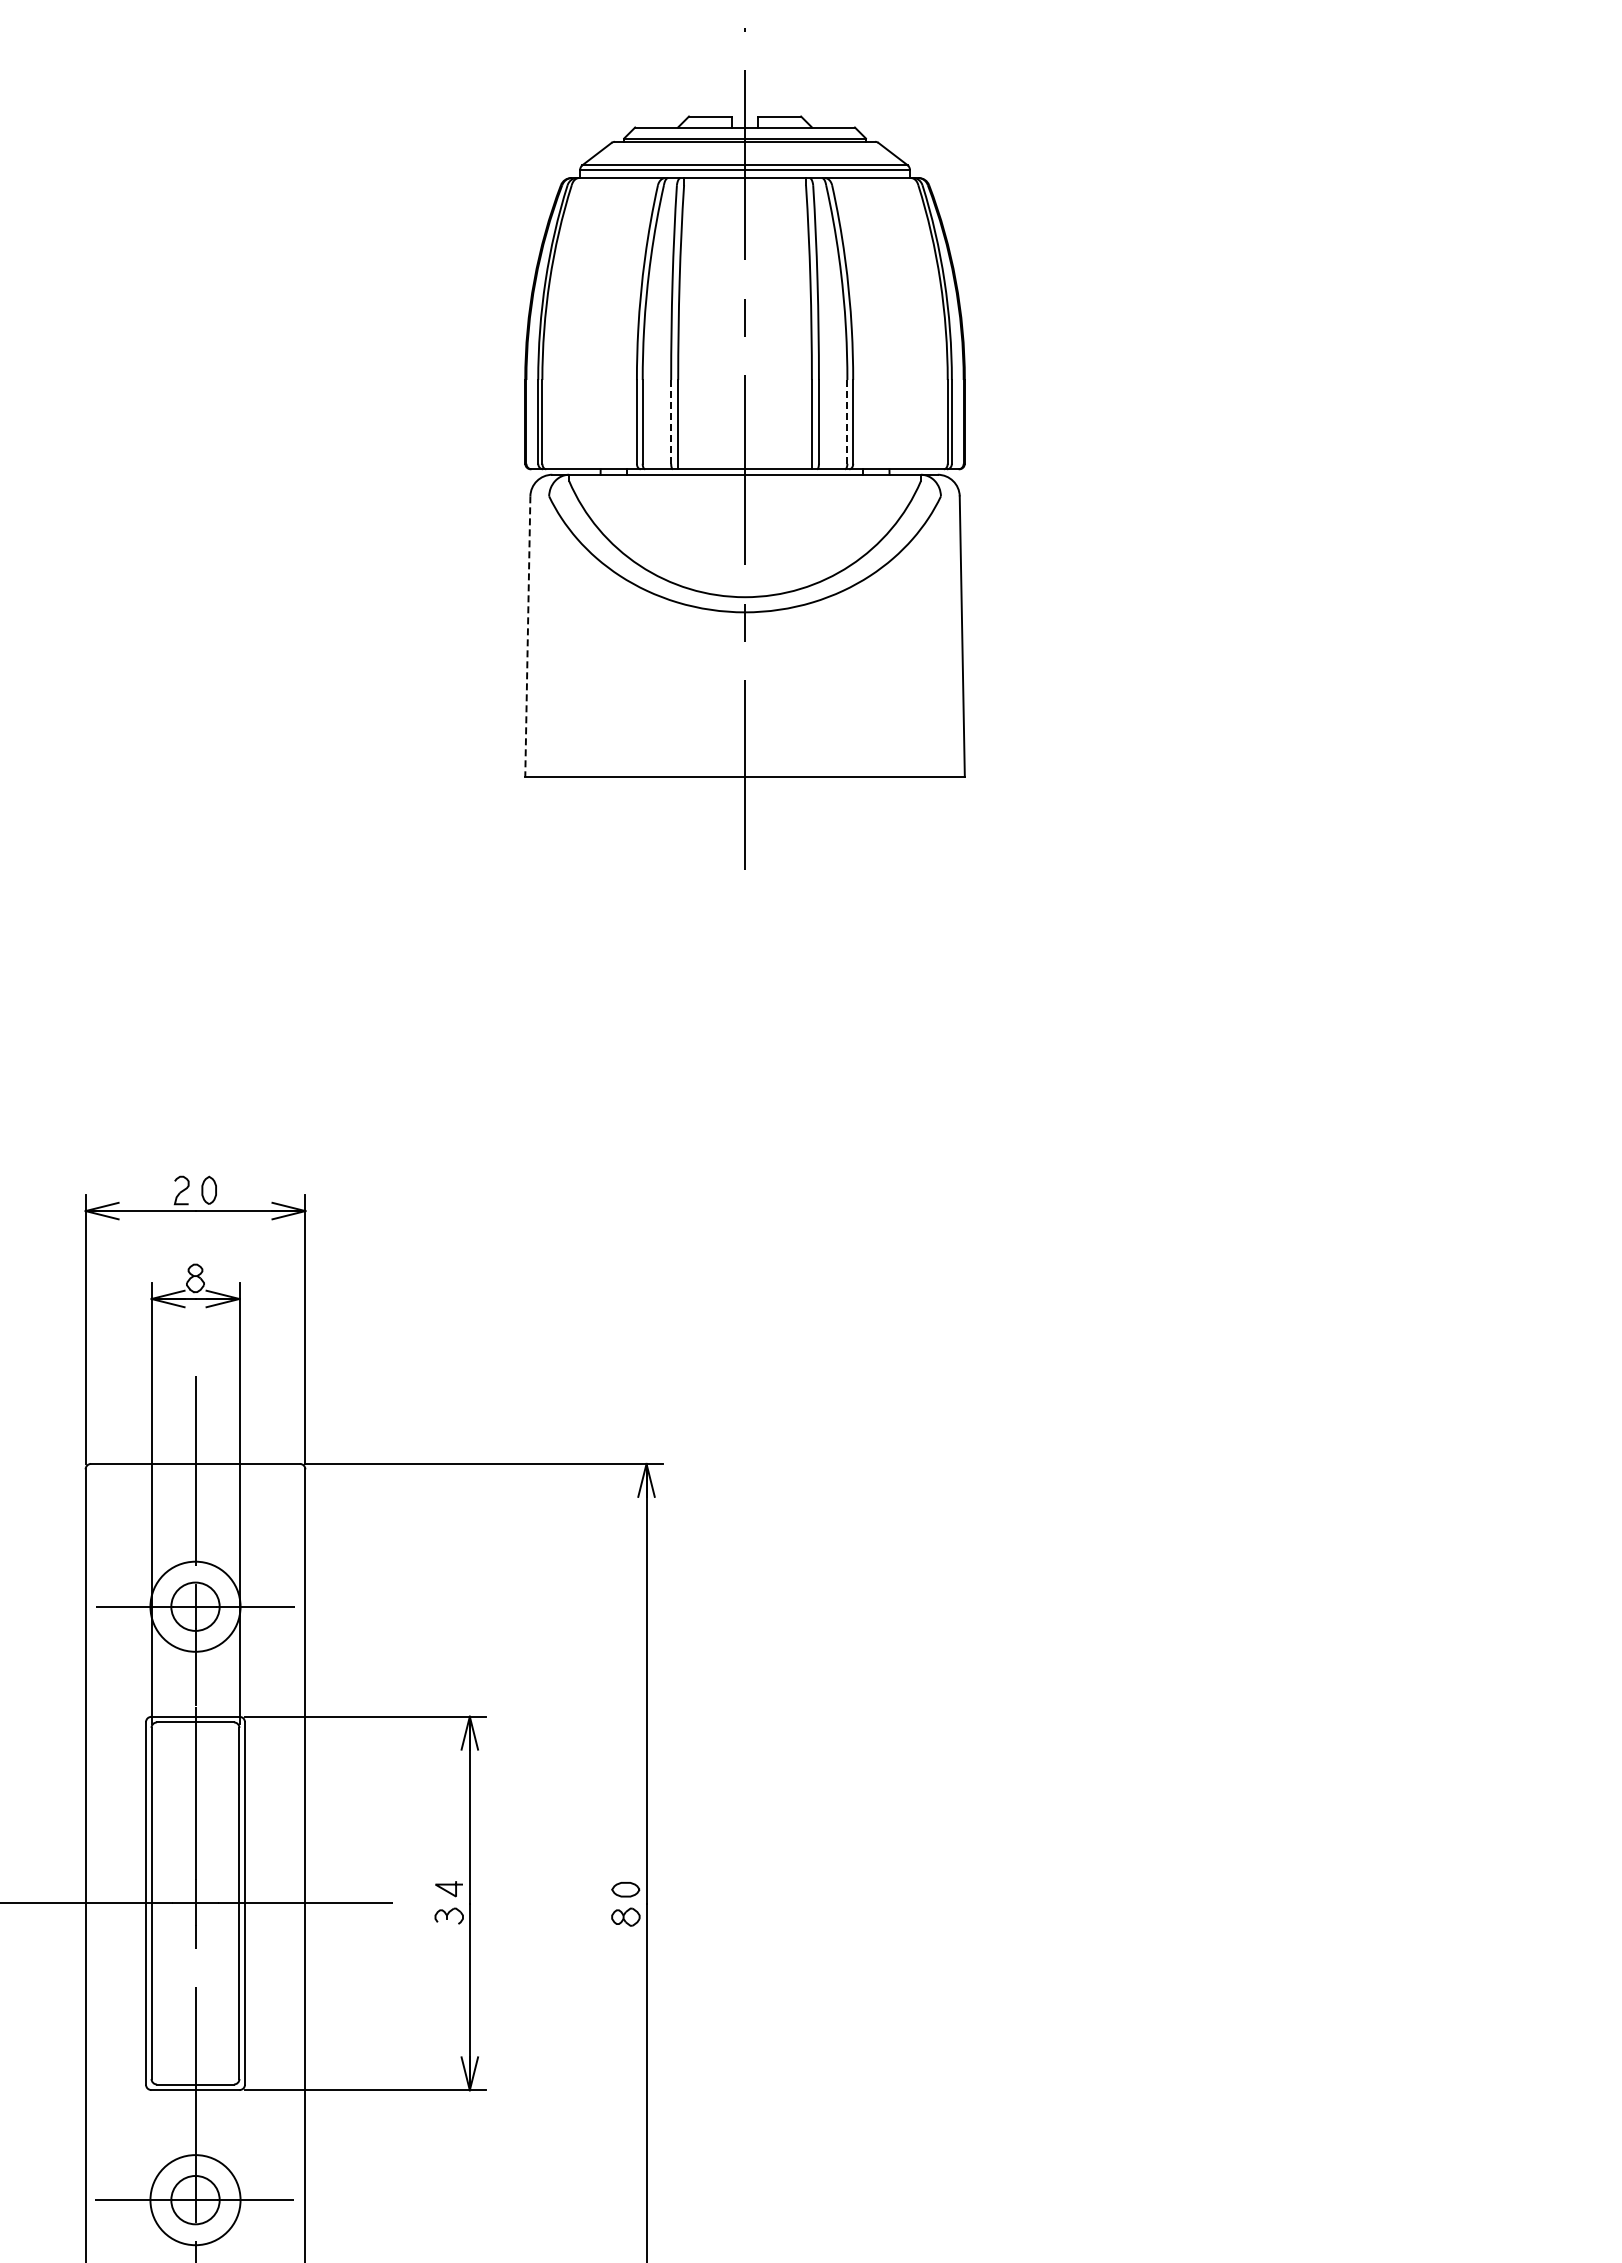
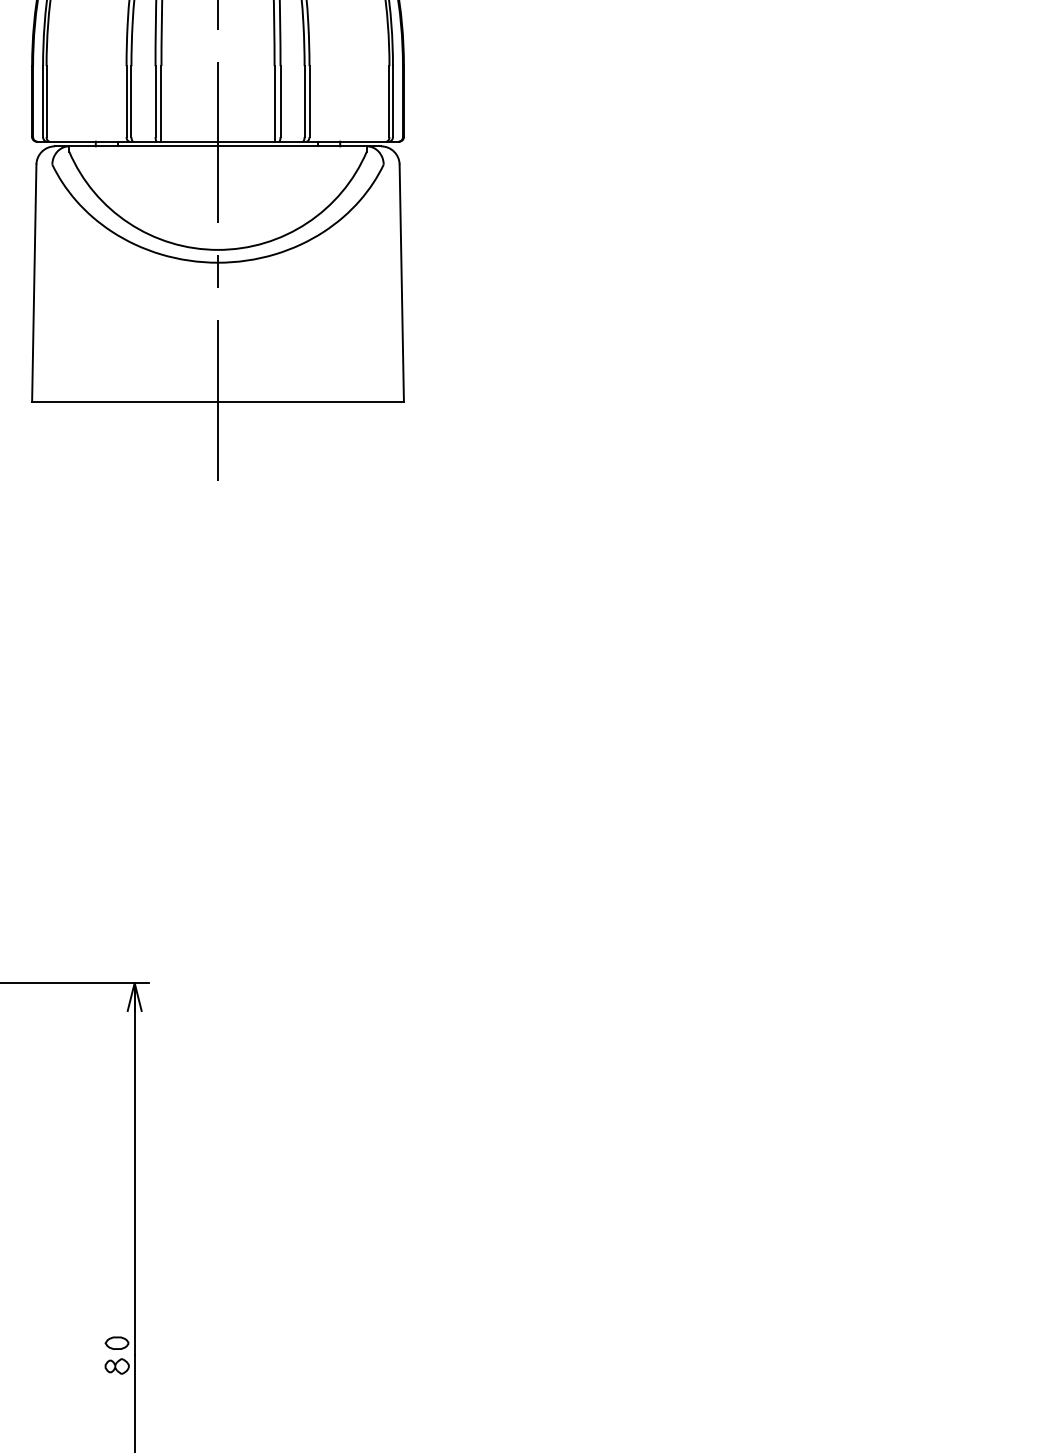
line: (671, 421) -> (155, 101), dashed -> solid
line: (847, 421) -> (304, 101), dashed -> solid
line: (527, 637) -> (33, 283), dashed -> solid

